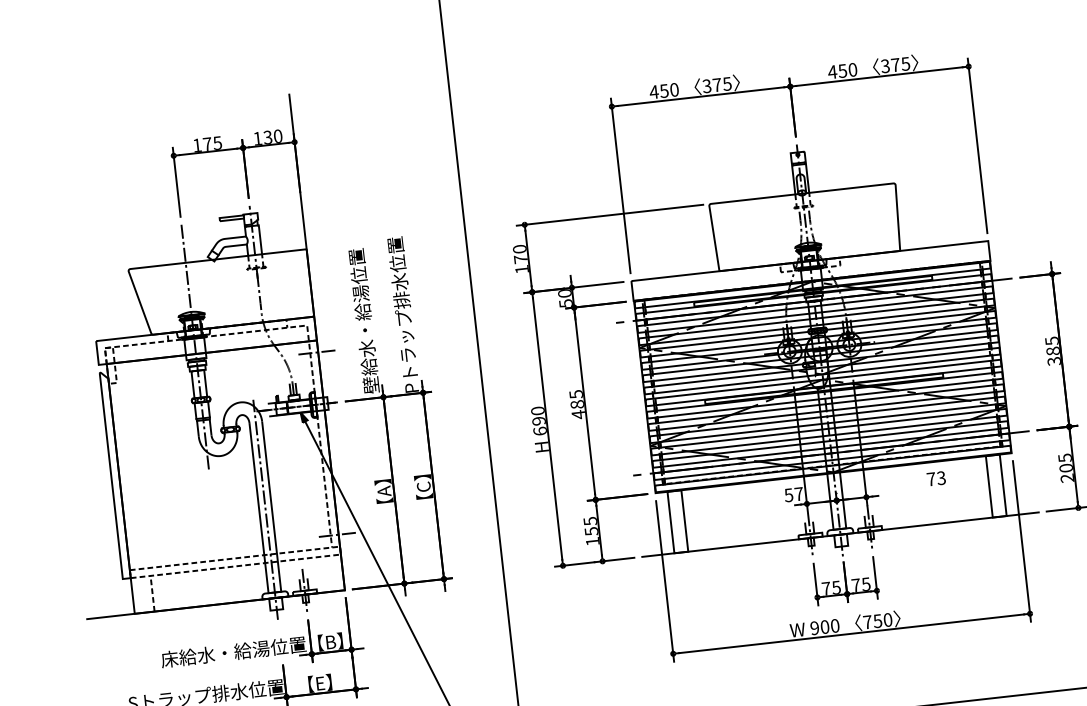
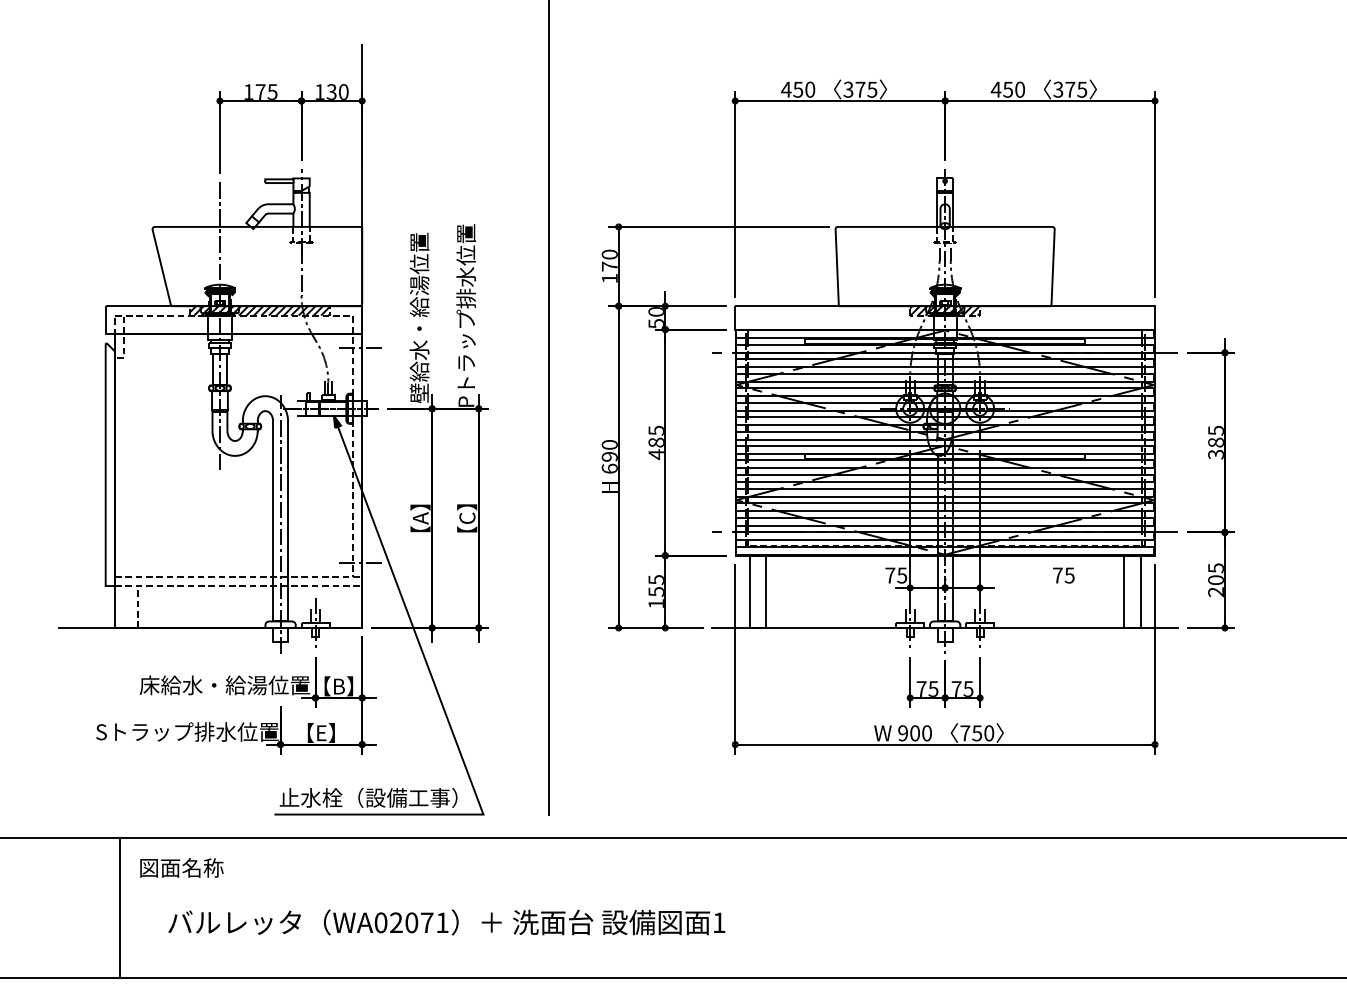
hatch: (810, 264) -> (945, 310), added
hatch: (227, 330) -> (259, 310), added
text: (941, 477) -> (1069, 574), 73 -> 75
text: (794, 494) -> (896, 575), 57 -> 75

